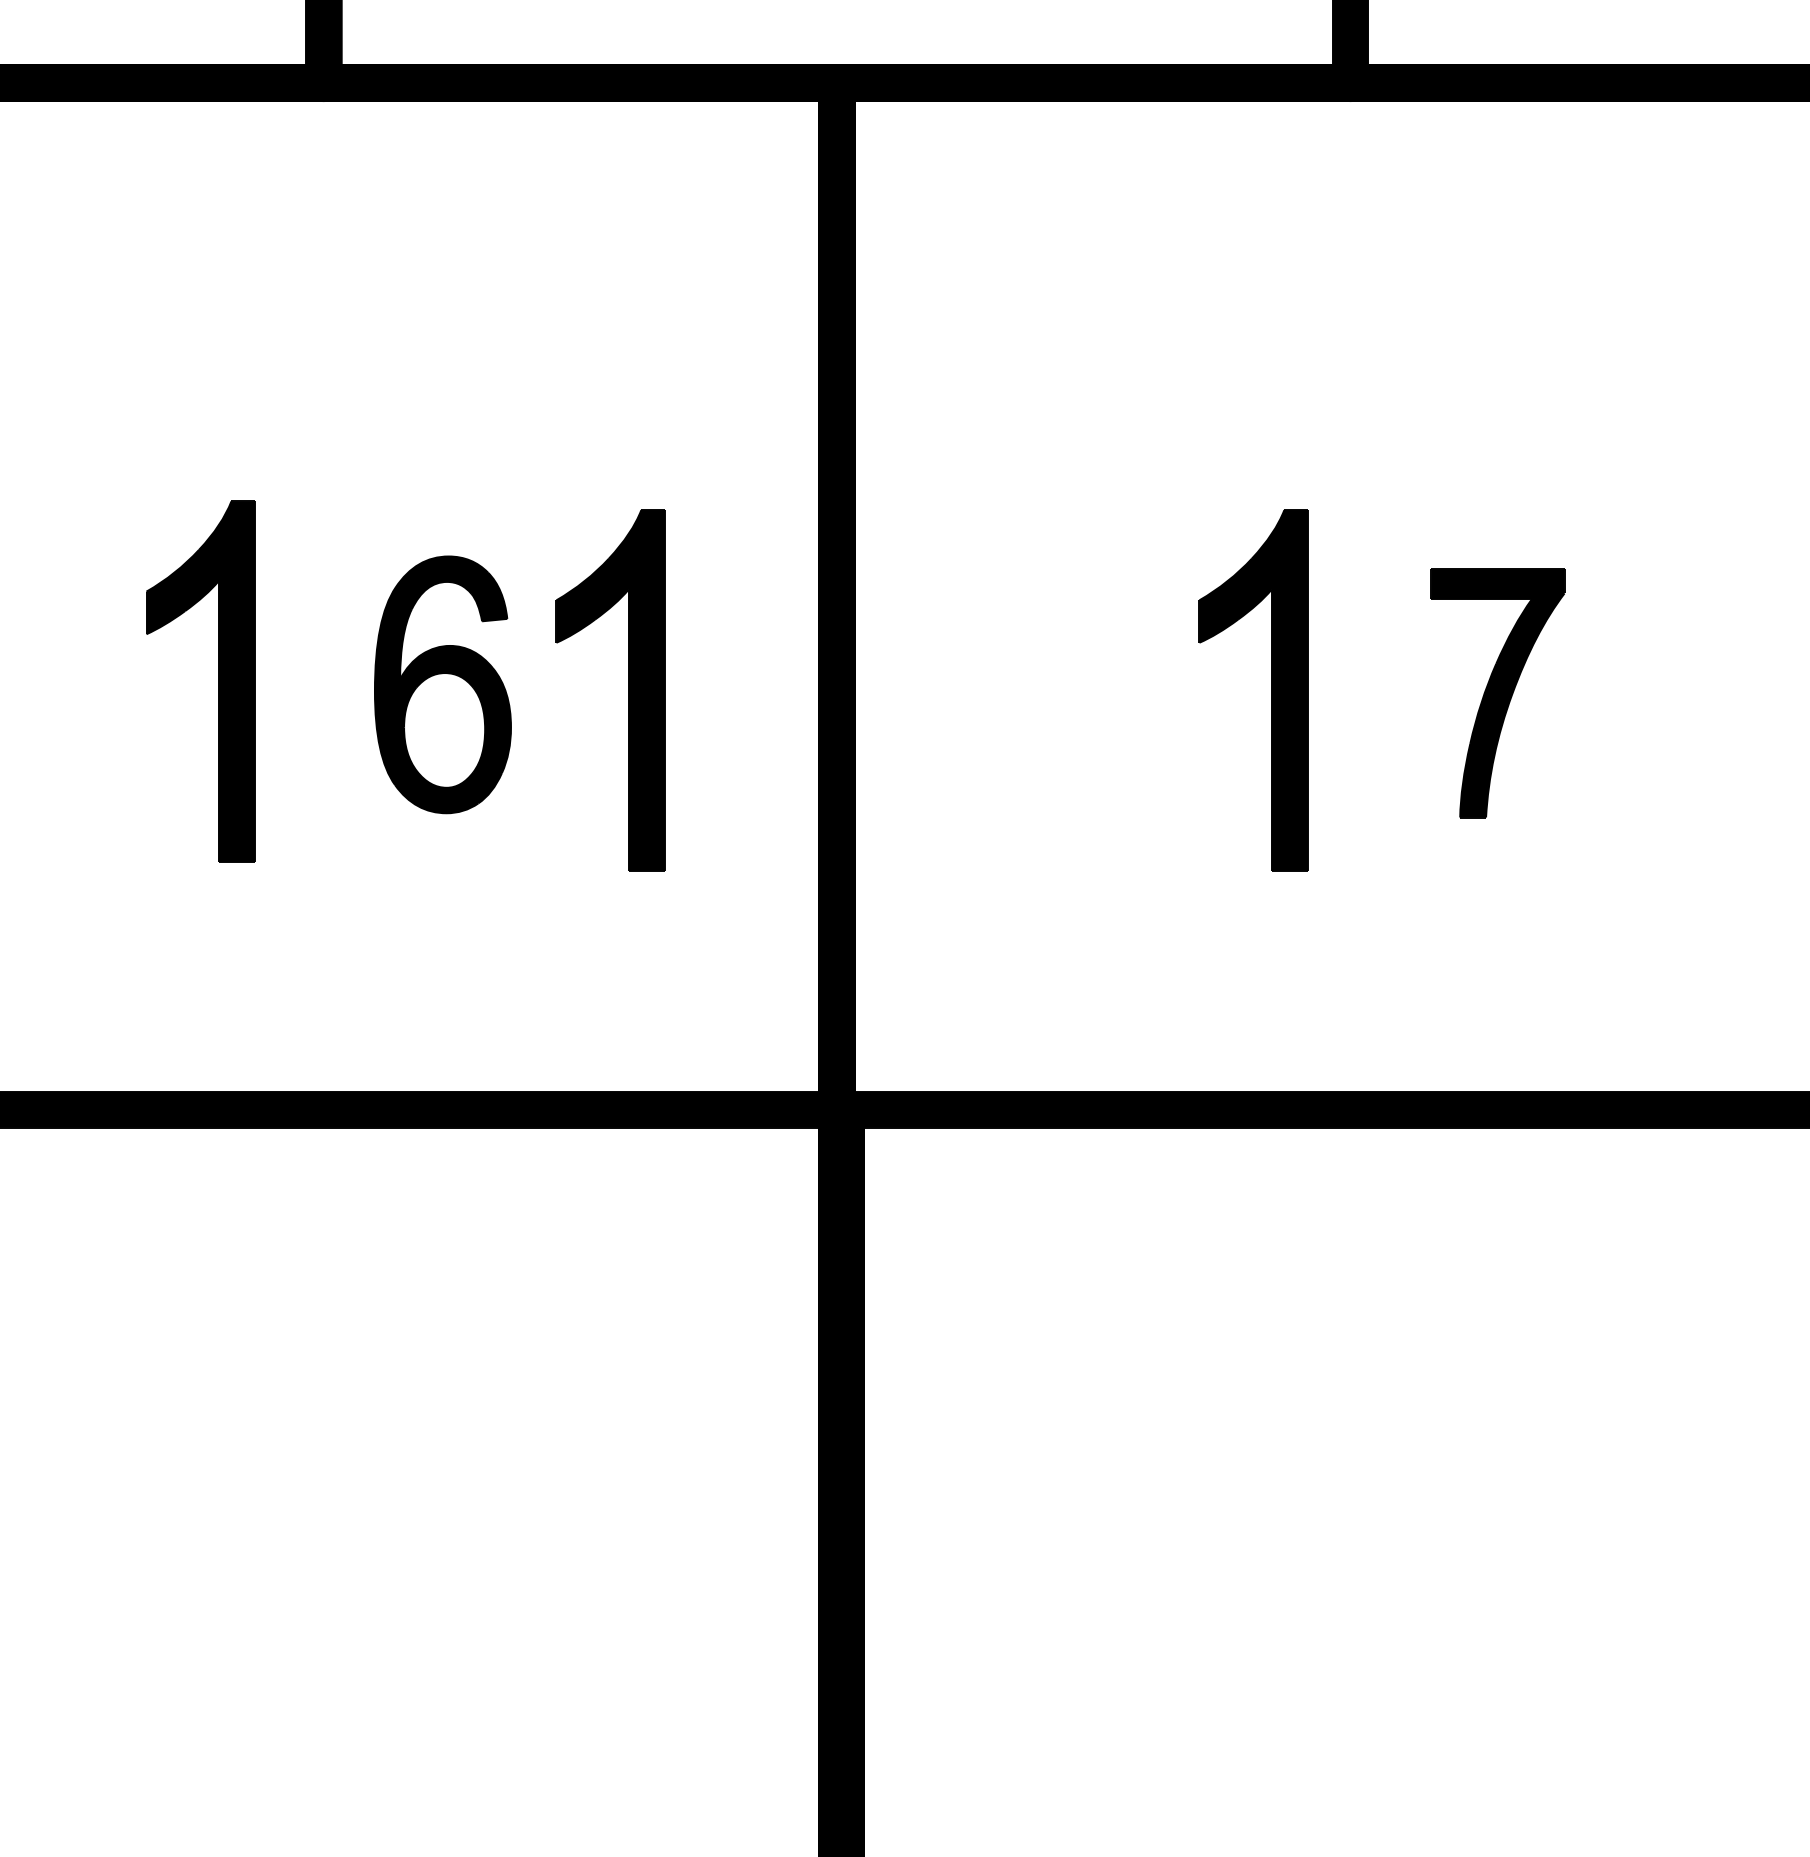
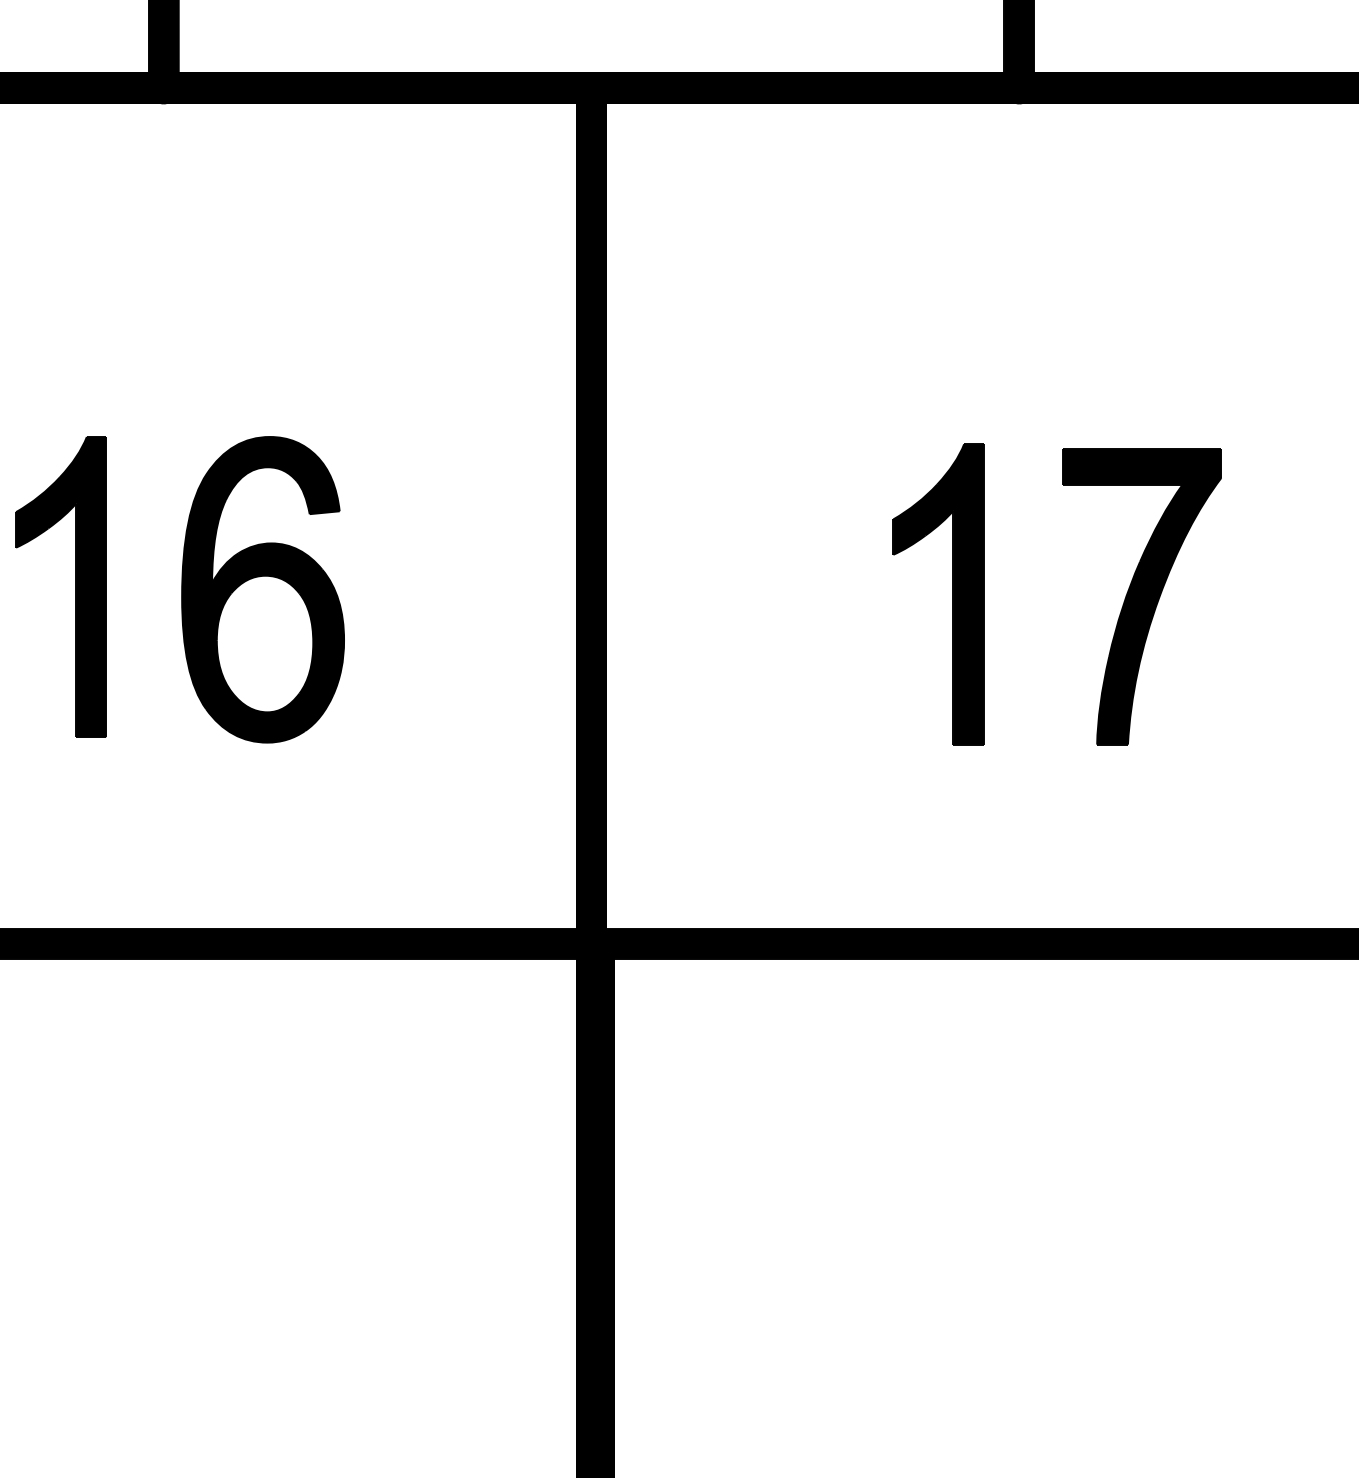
part: (442, 684) -> (262, 589), size x1.43
part: (628, 690) -> (417, 594), removed
part: (1497, 693) -> (1141, 597), size x1.43

